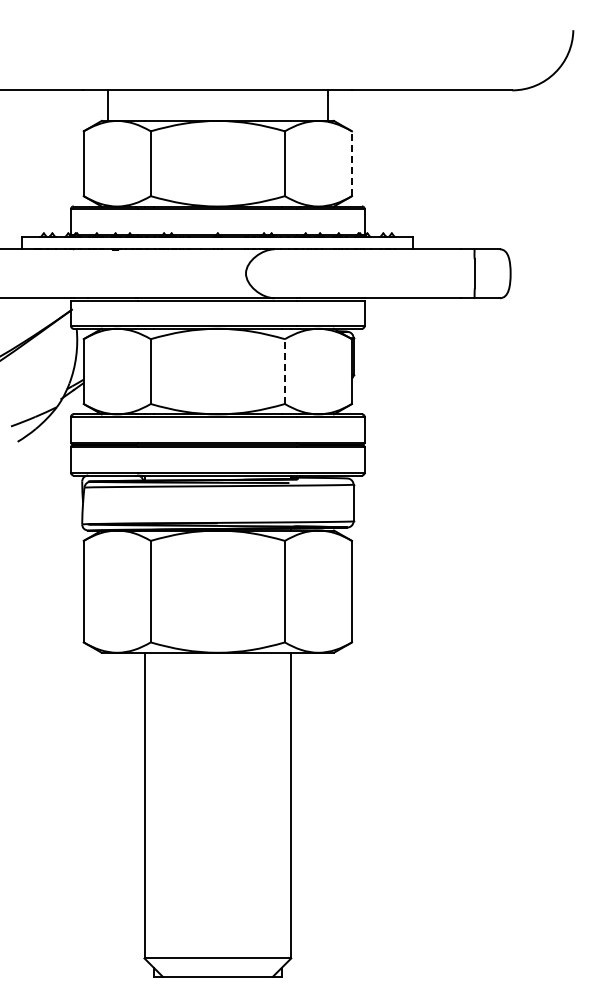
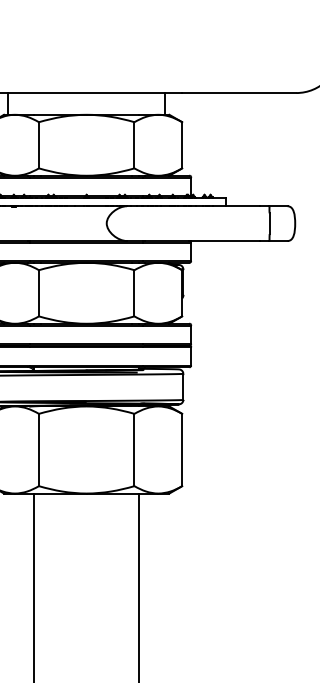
line: (351, 163) -> (181, 145), dashed -> solid
line: (284, 371) -> (134, 293), dashed -> solid

